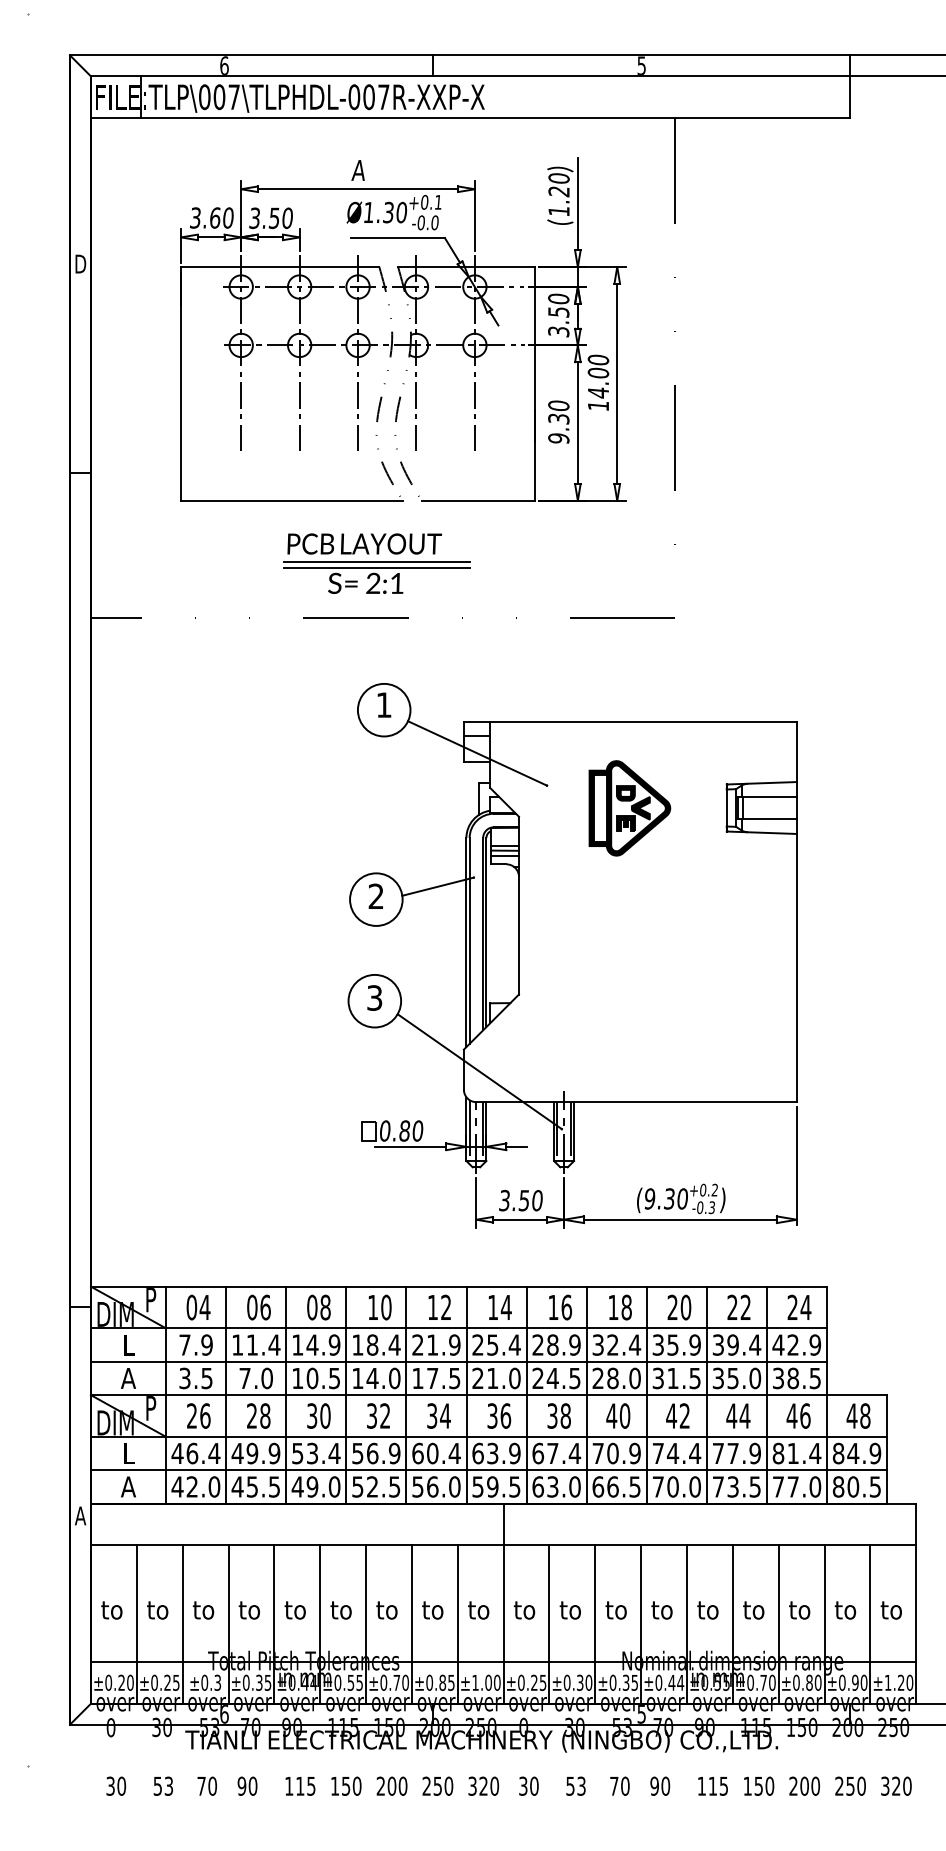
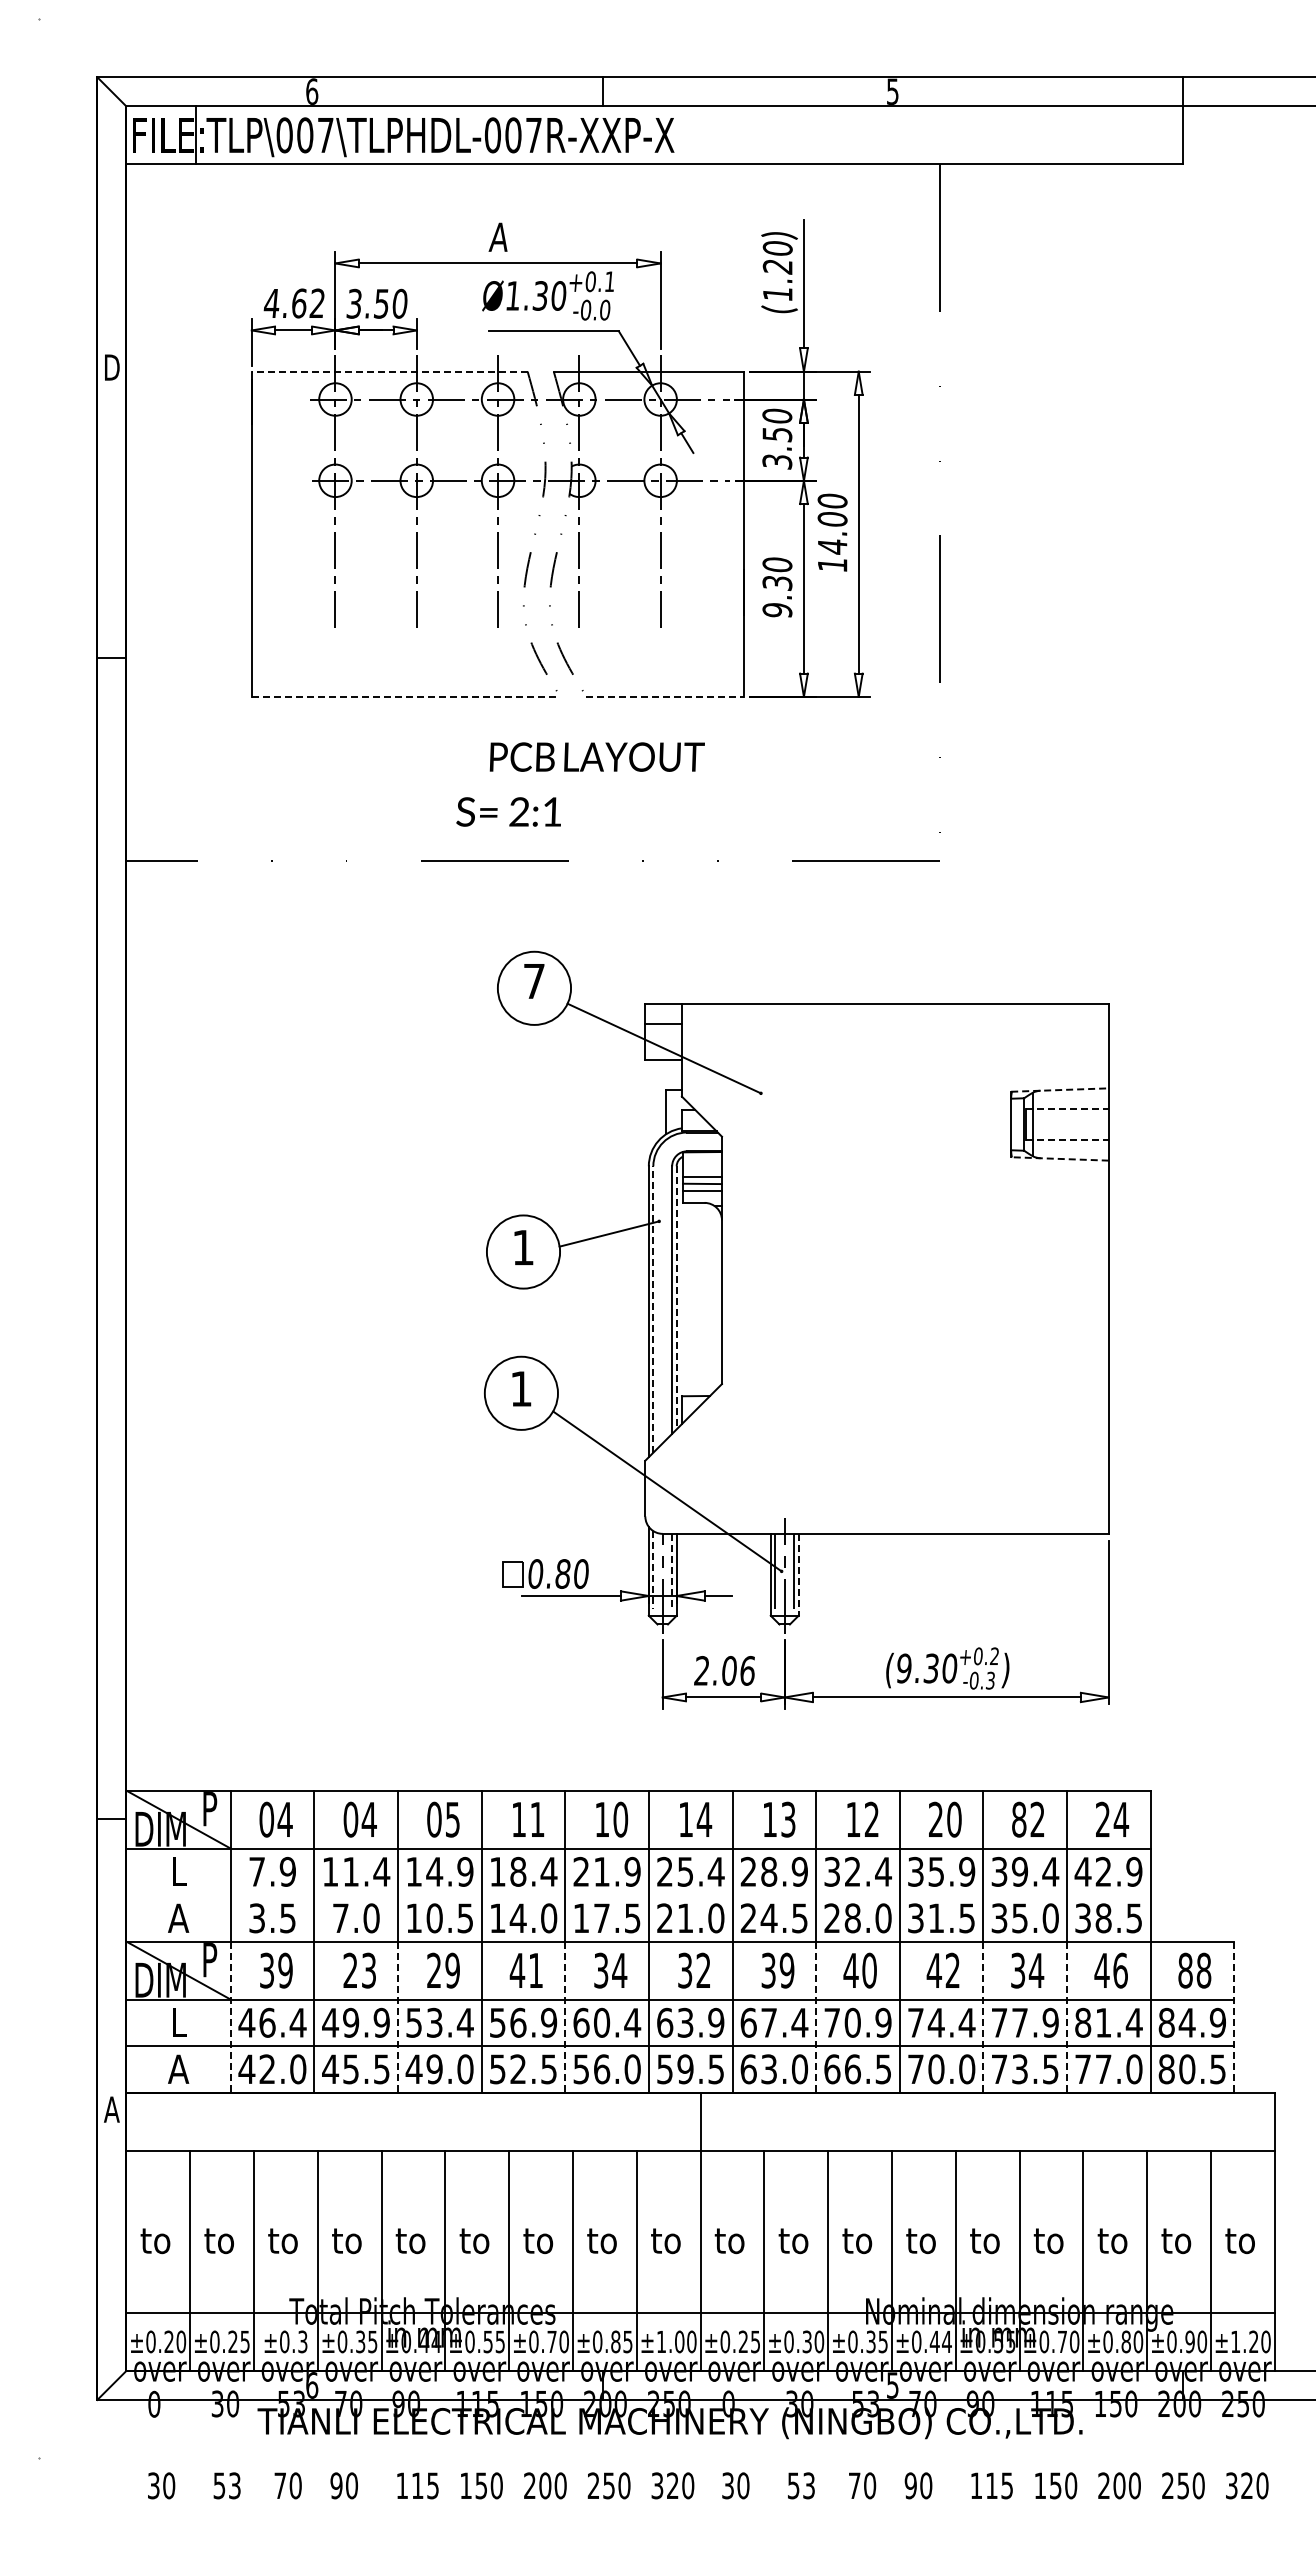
text: (211, 218) -> (293, 303), 3.60 -> 4.62
line: (280, 266) -> (389, 371), solid -> dashed
line: (292, 500) -> (406, 696), solid -> dashed
line: (478, 500) -> (665, 696), solid -> dashed
text: (364, 543) -> (596, 756), moved
line: (376, 562) -> (523, 782), removed
line: (376, 568) -> (523, 791), removed
text: (384, 705) -> (534, 981), 1 -> 7
line: (761, 783) -> (1059, 1090), solid -> dashed
line: (767, 796) -> (1068, 1108), solid -> dashed
part: (630, 808) -> (876, 1124), removed
line: (767, 819) -> (1068, 1140), solid -> dashed
line: (761, 832) -> (1059, 1158), solid -> dashed
text: (376, 896) -> (523, 1247), 2 -> 1
line: (486, 932) -> (676, 1297), solid -> dashed
line: (469, 940) -> (653, 1309), solid -> dashed
text: (374, 997) -> (521, 1388), 3 -> 1
line: (469, 1127) -> (653, 1569), solid -> dashed
line: (483, 1129) -> (672, 1571), solid -> dashed
line: (573, 1131) -> (798, 1574), solid -> dashed
text: (520, 1200) -> (724, 1670), 3.50 -> 2.06
text: (264, 1307) -> (368, 1819), 06 -> 04
text: (325, 1307) -> (452, 1819), 08 -> 05
text: (386, 1307) -> (537, 1819), 10 -> 11
text: (446, 1307) -> (620, 1819), 12 -> 10
text: (566, 1307) -> (788, 1819), 16 -> 13
text: (626, 1307) -> (871, 1819), 18 -> 12
text: (732, 1307) -> (1019, 1819), 22 -> 82
line: (458, 1362) -> (638, 1895), removed
text: (198, 1415) -> (276, 1970), 26 -> 39
text: (264, 1415) -> (368, 1970), 28 -> 23
text: (318, 1415) -> (443, 1970), 30 -> 29
text: (377, 1415) -> (525, 1970), 32 -> 41
text: (505, 1415) -> (703, 1970), 36 -> 32
text: (565, 1415) -> (786, 1970), 38 -> 39
text: (731, 1415) -> (1017, 1970), 44 -> 34
text: (852, 1415) -> (1185, 1970), 48 -> 88
line: (165, 1449) -> (230, 2017), solid -> dashed
line: (286, 1449) -> (398, 2017), solid -> dashed
line: (406, 1449) -> (565, 2017), solid -> dashed
line: (586, 1449) -> (816, 2017), solid -> dashed
line: (706, 1449) -> (983, 2017), solid -> dashed
line: (767, 1449) -> (1067, 2017), solid -> dashed
line: (887, 1449) -> (1234, 2017), solid -> dashed

